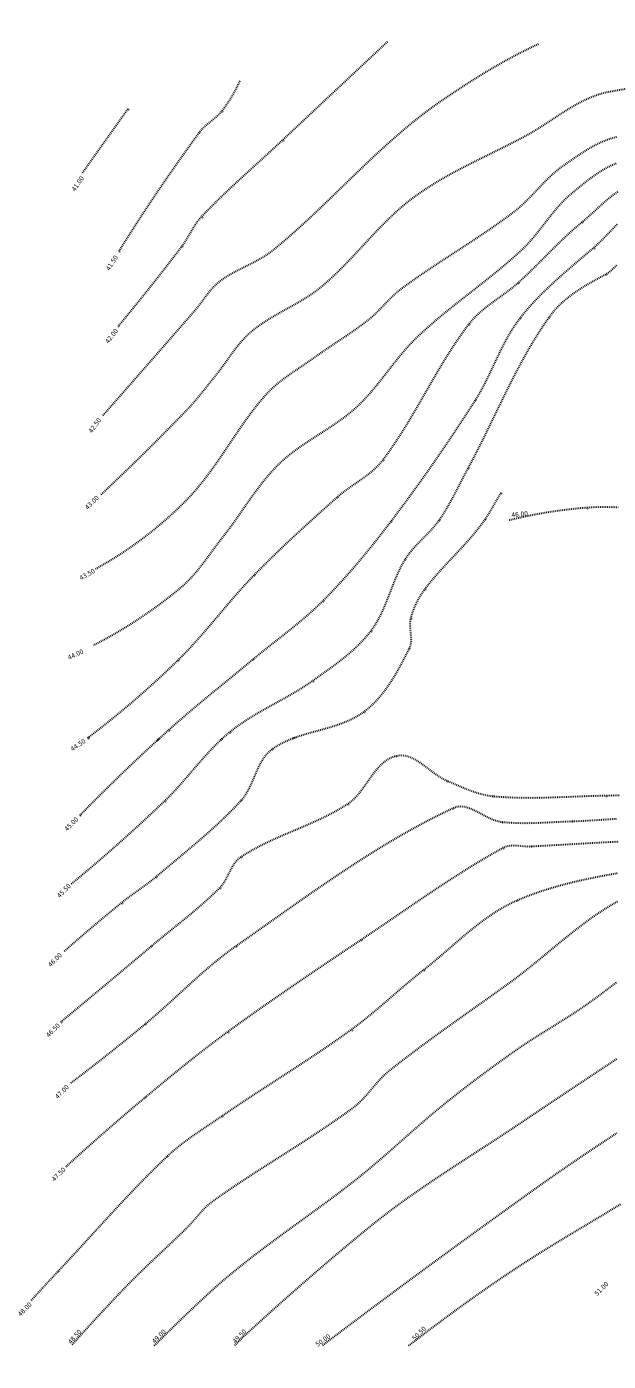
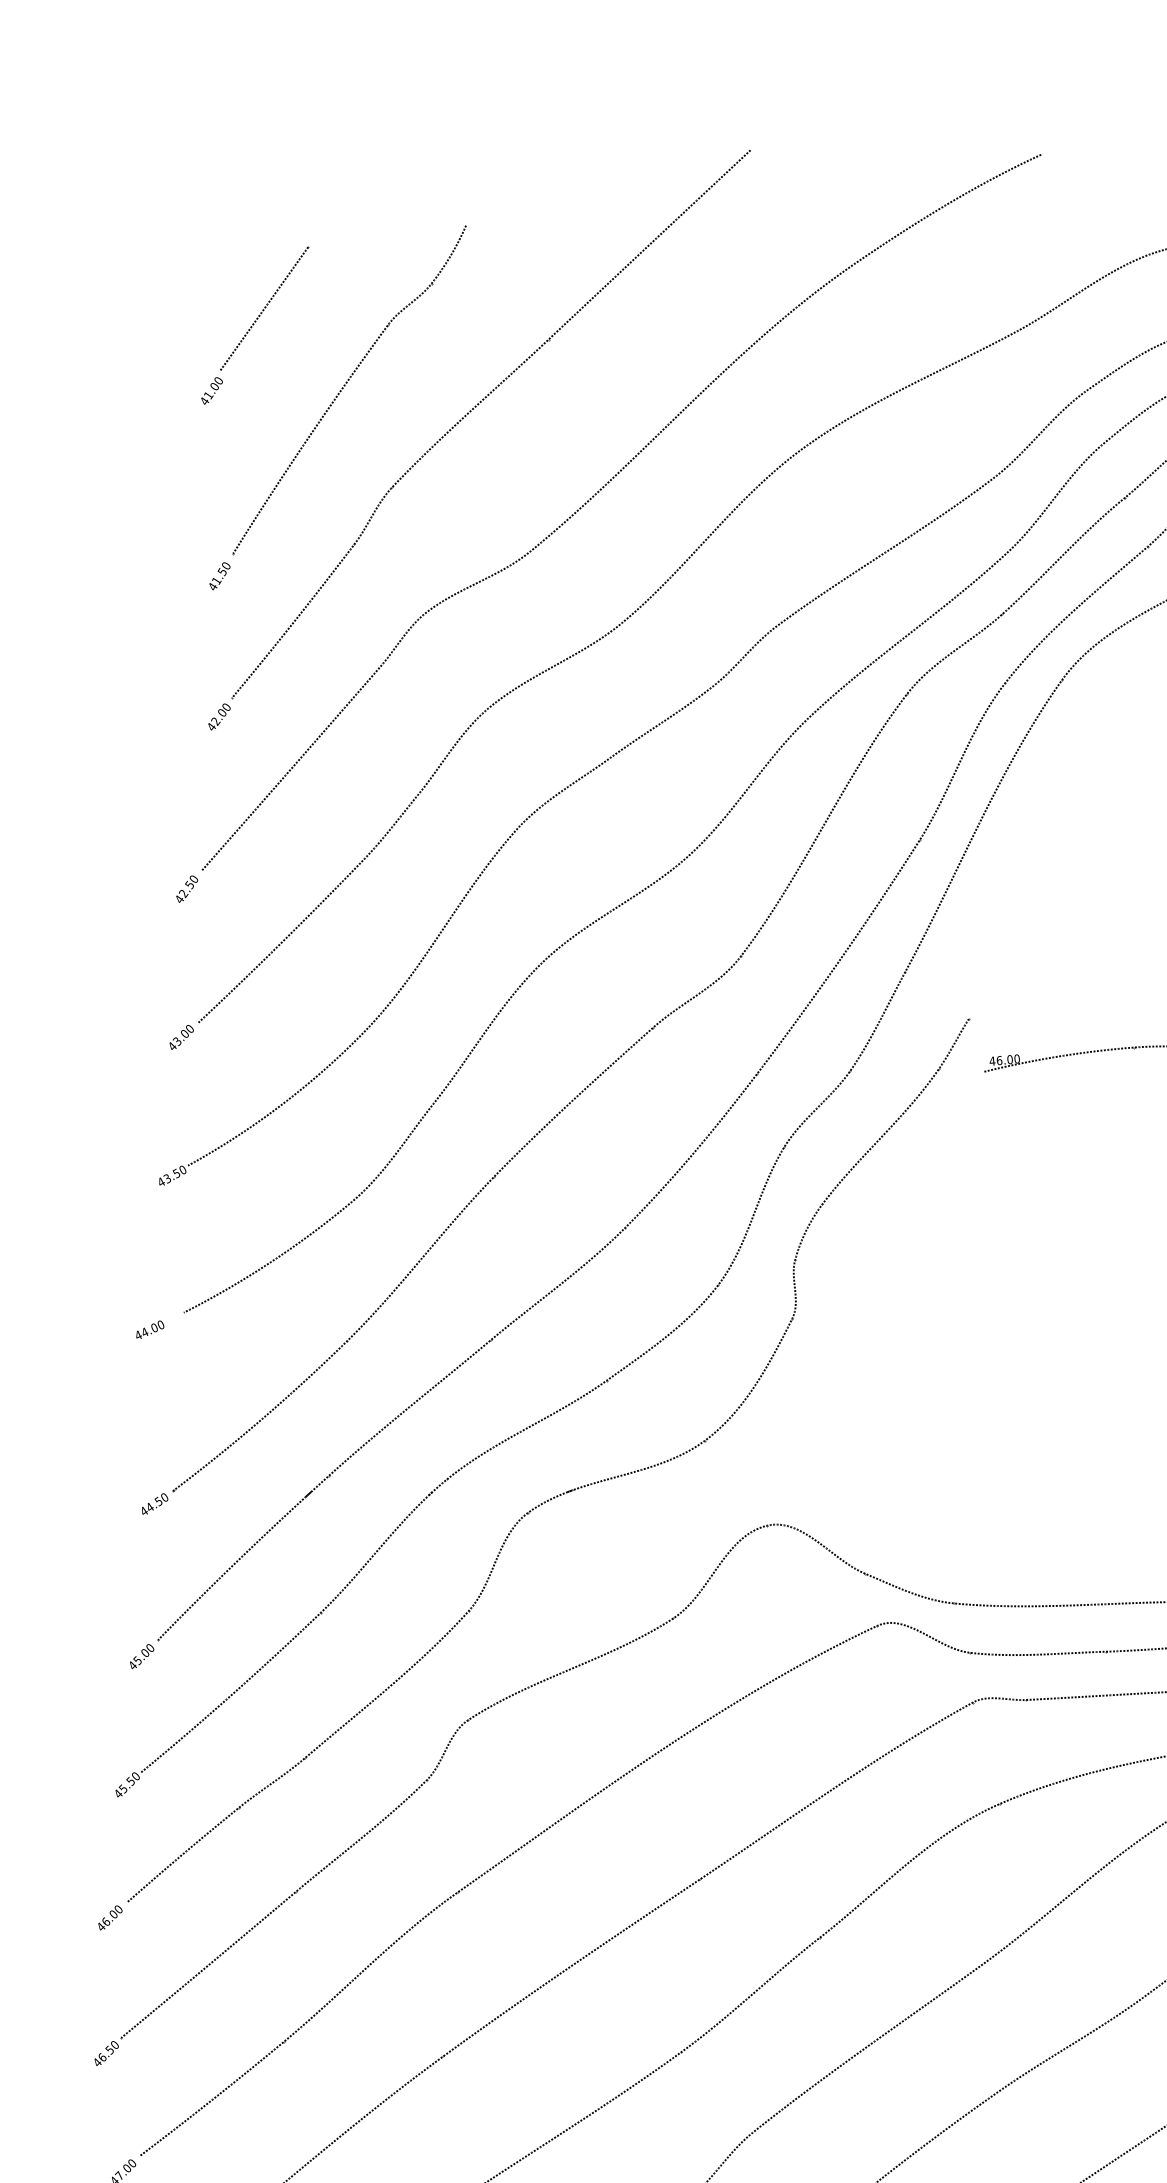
part: (100, 149) -> (255, 325), moved

